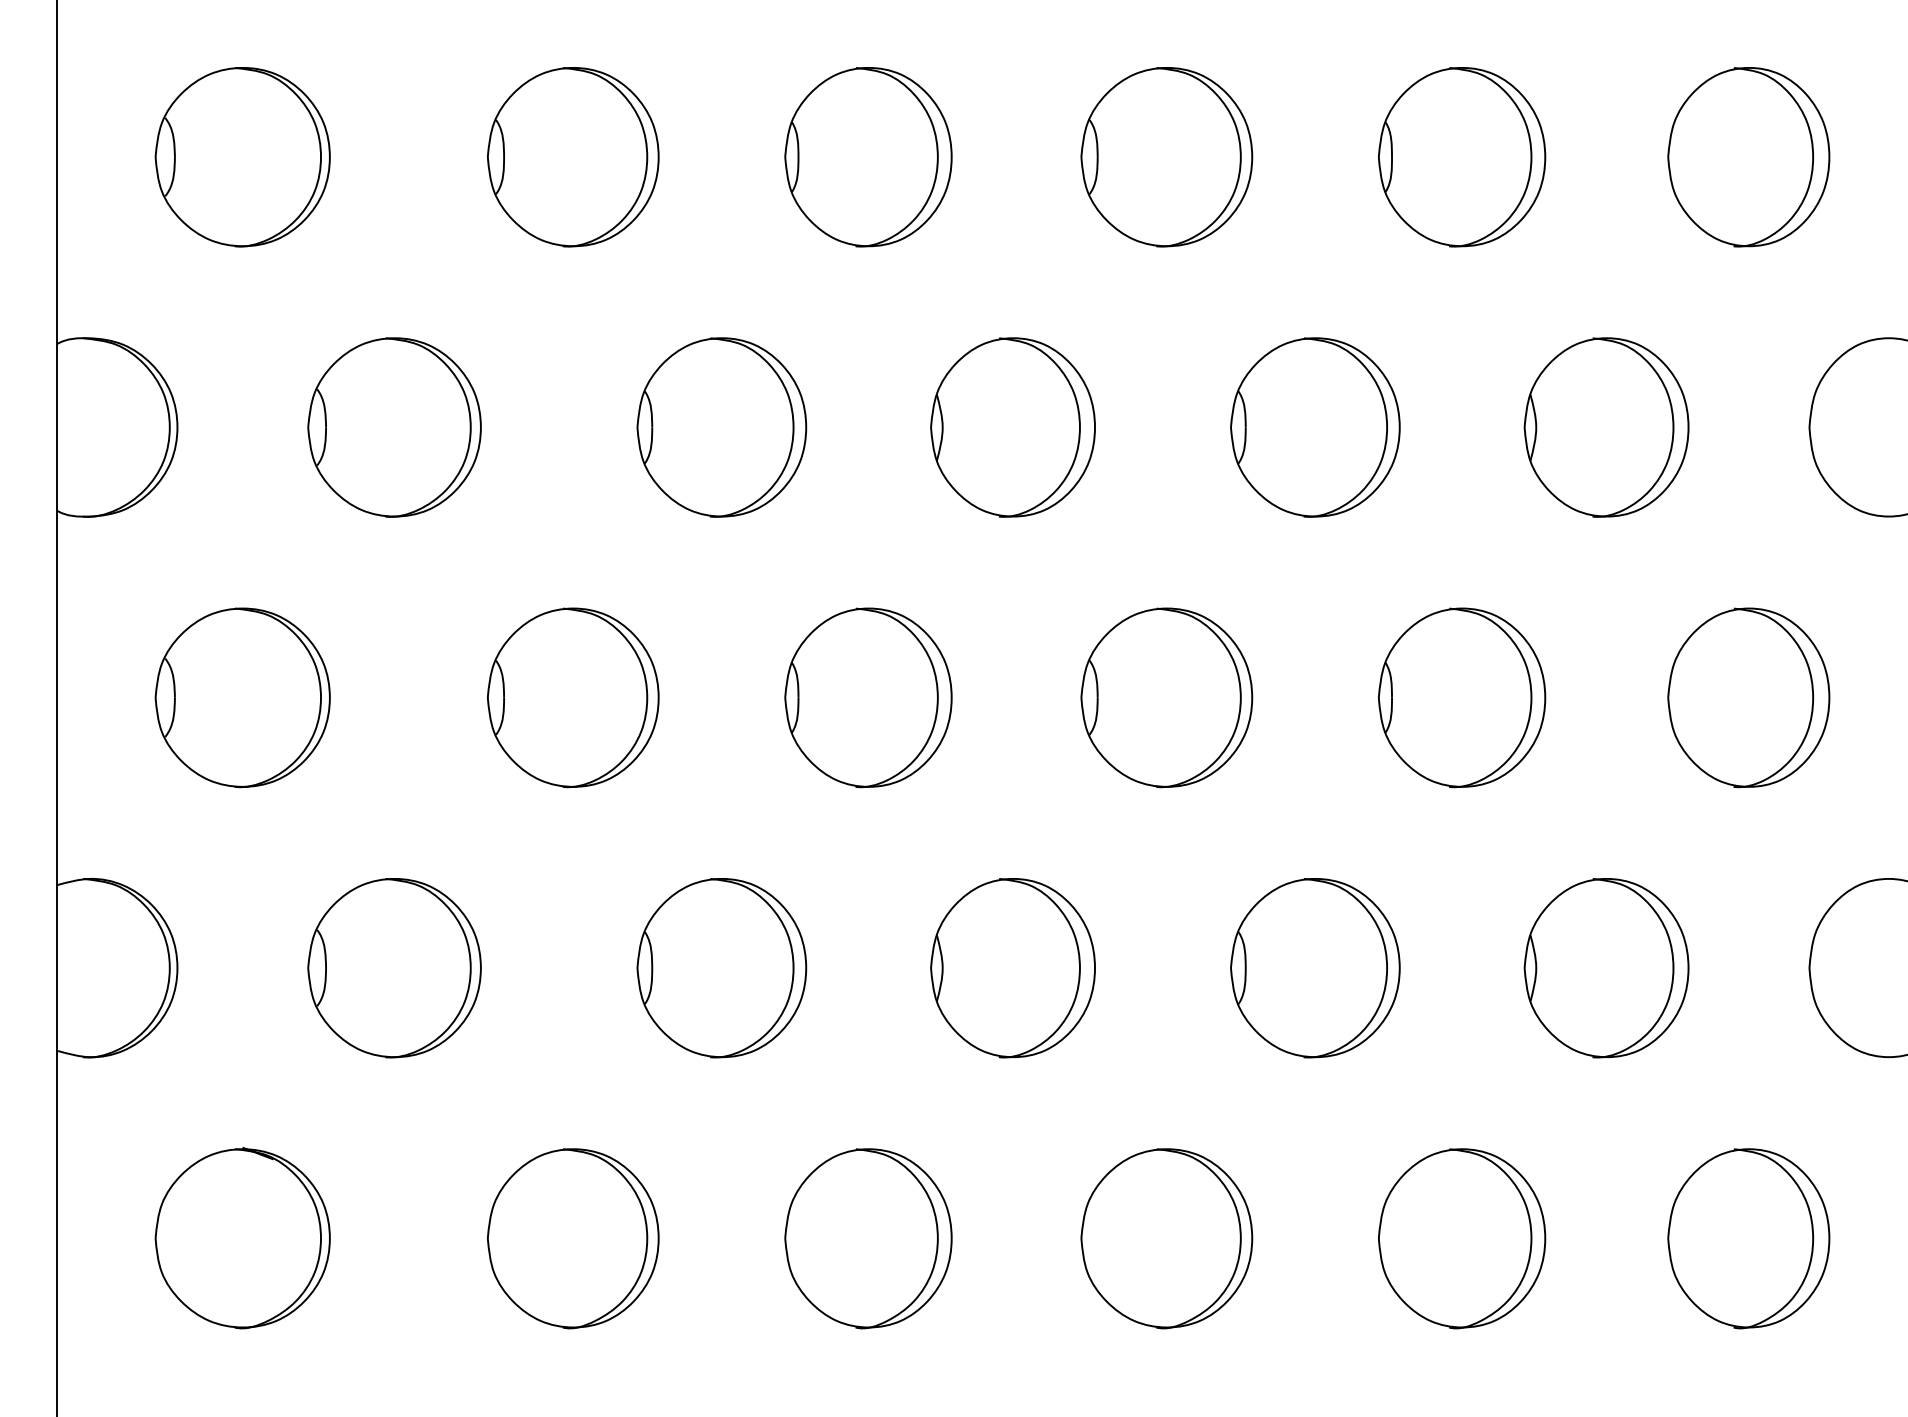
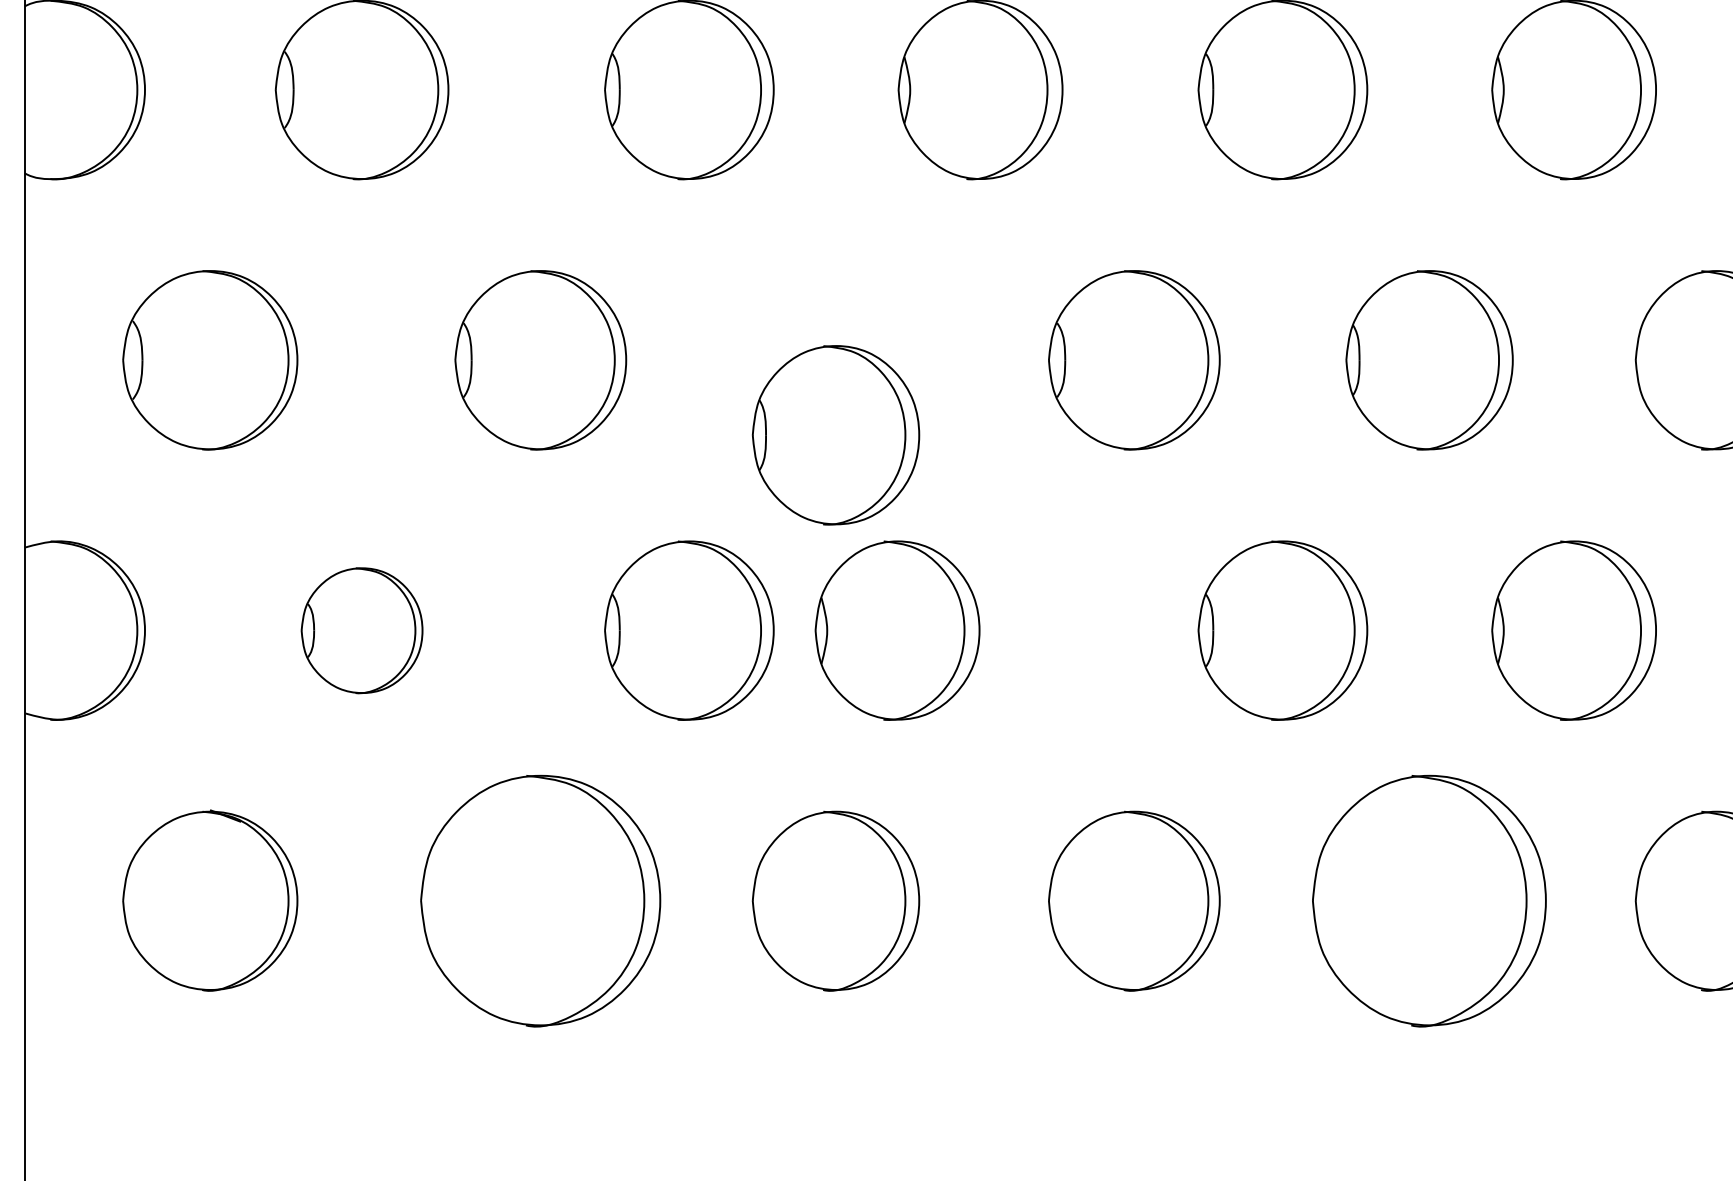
part: (868, 697) -> (836, 434), moved
part: (394, 968) -> (362, 630), size x0.7
part: (1012, 968) -> (897, 630), moved
part: (573, 1238) -> (541, 900), size x1.4
part: (1462, 1238) -> (1430, 900), size x1.4

